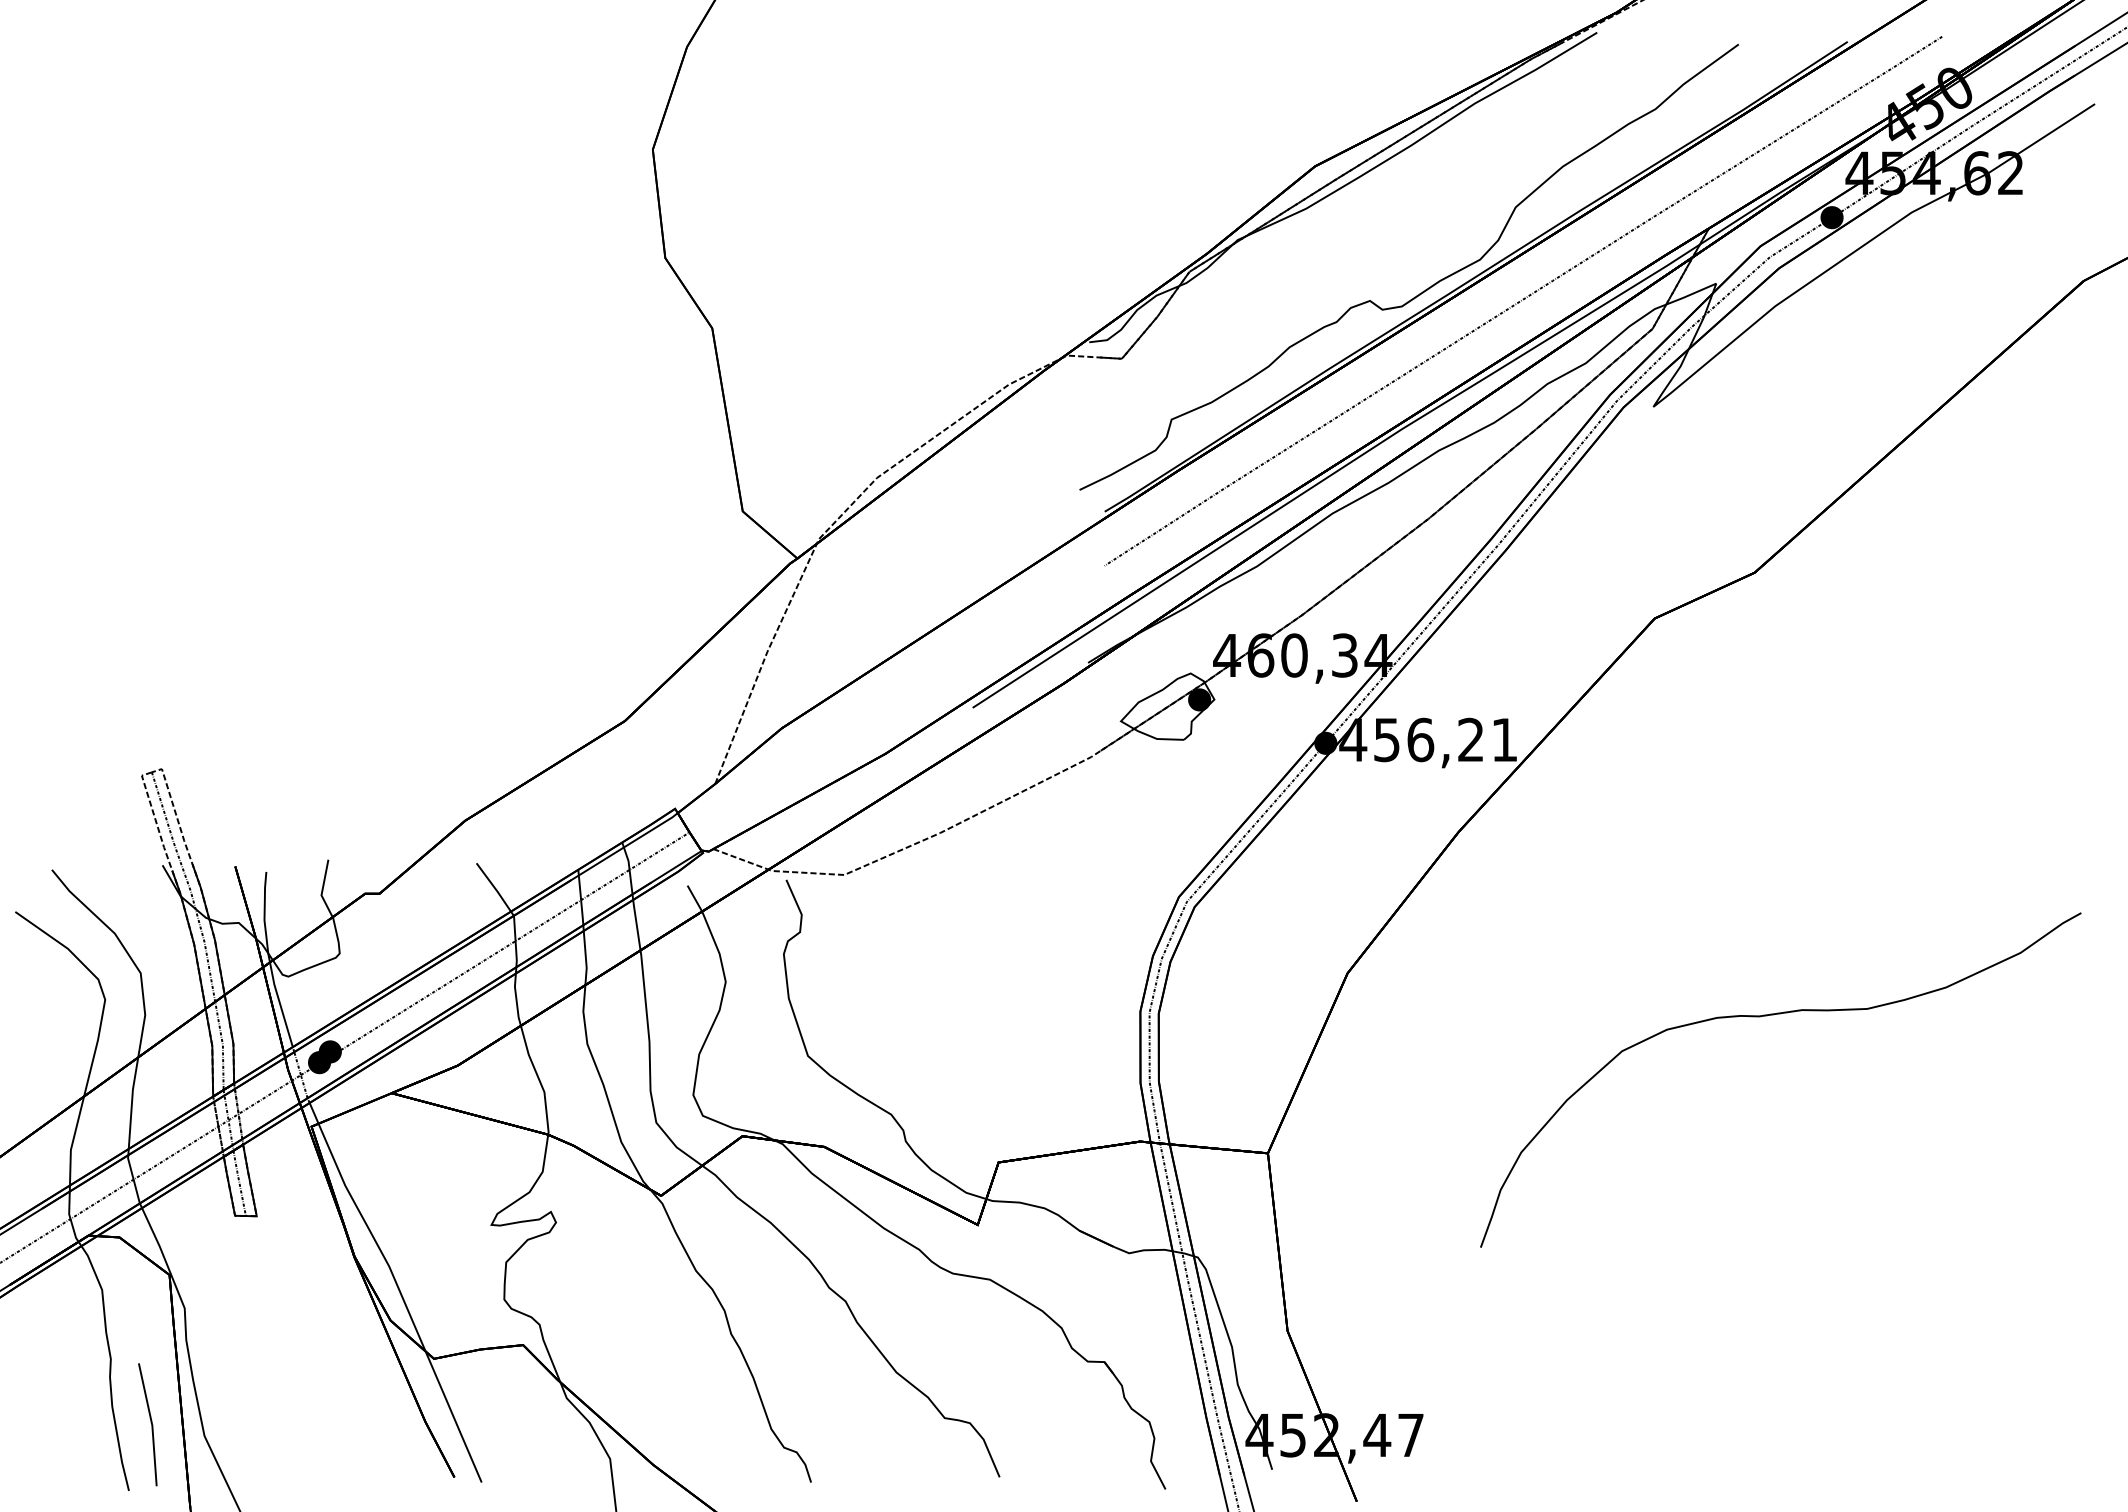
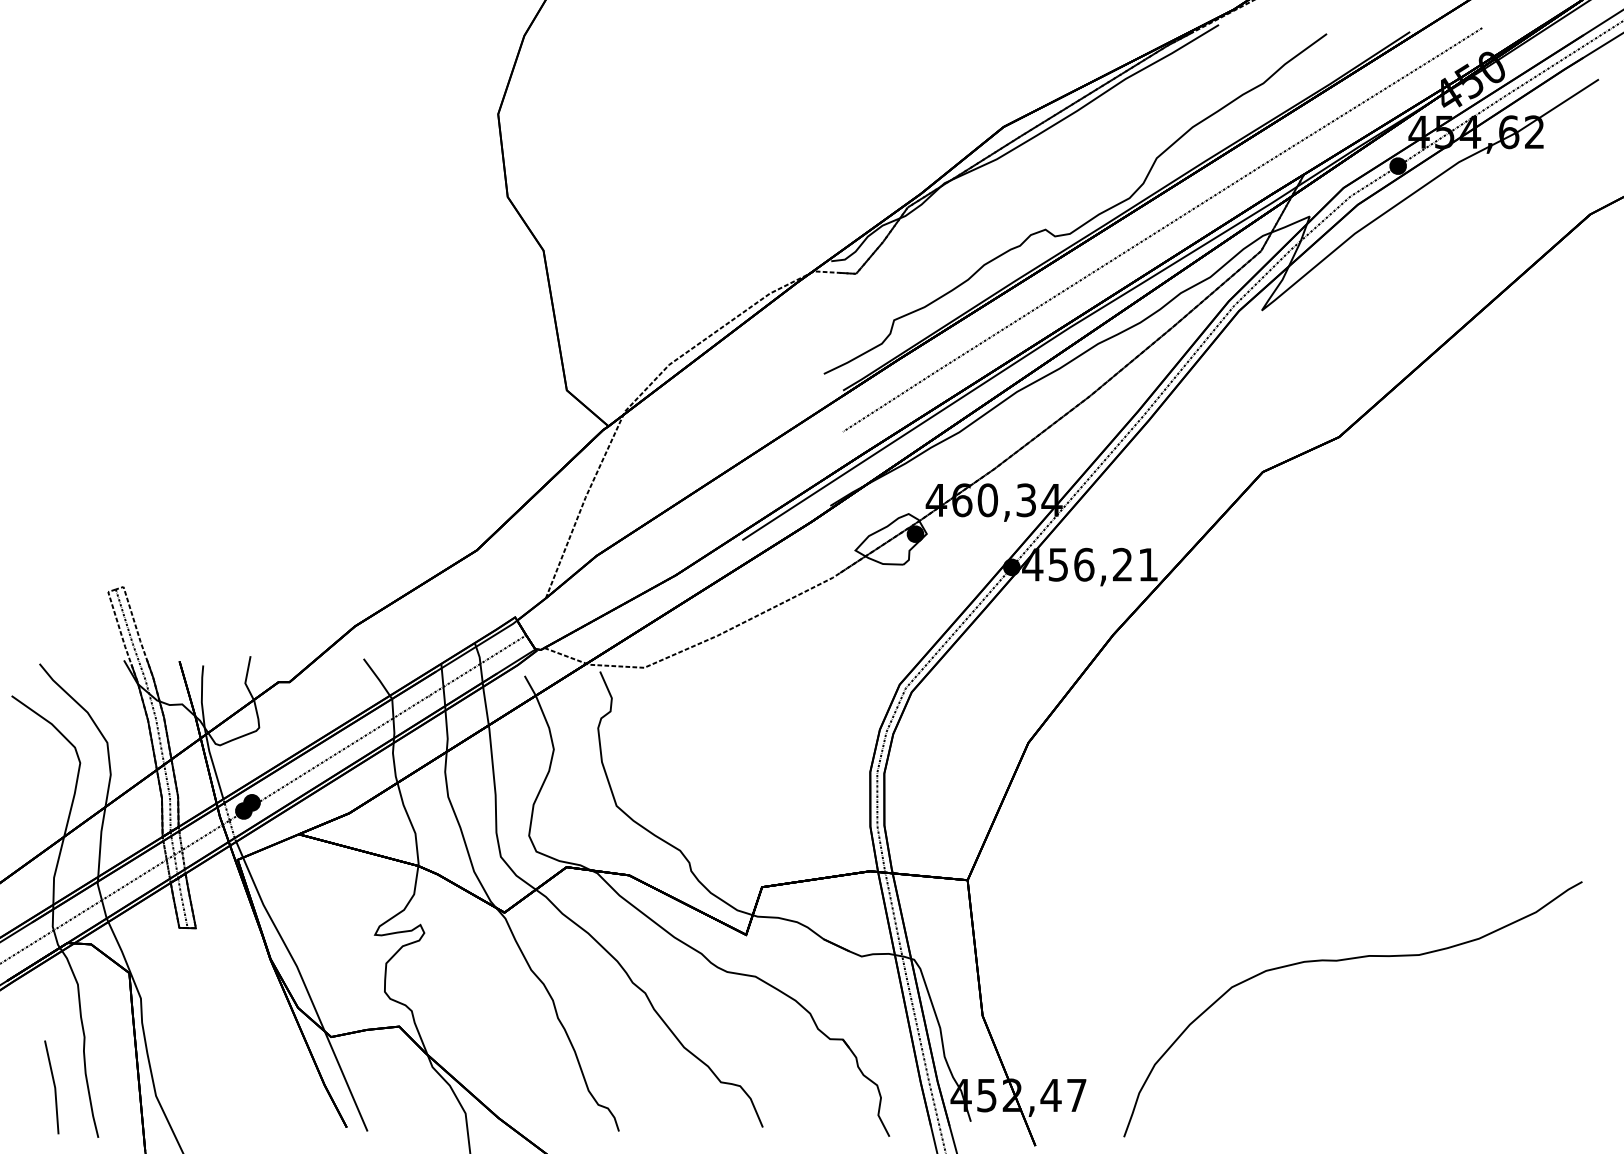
part: (1772, 1016) -> (1346, 960), moved
line: (150, 1422) -> (53, 1085), moved

